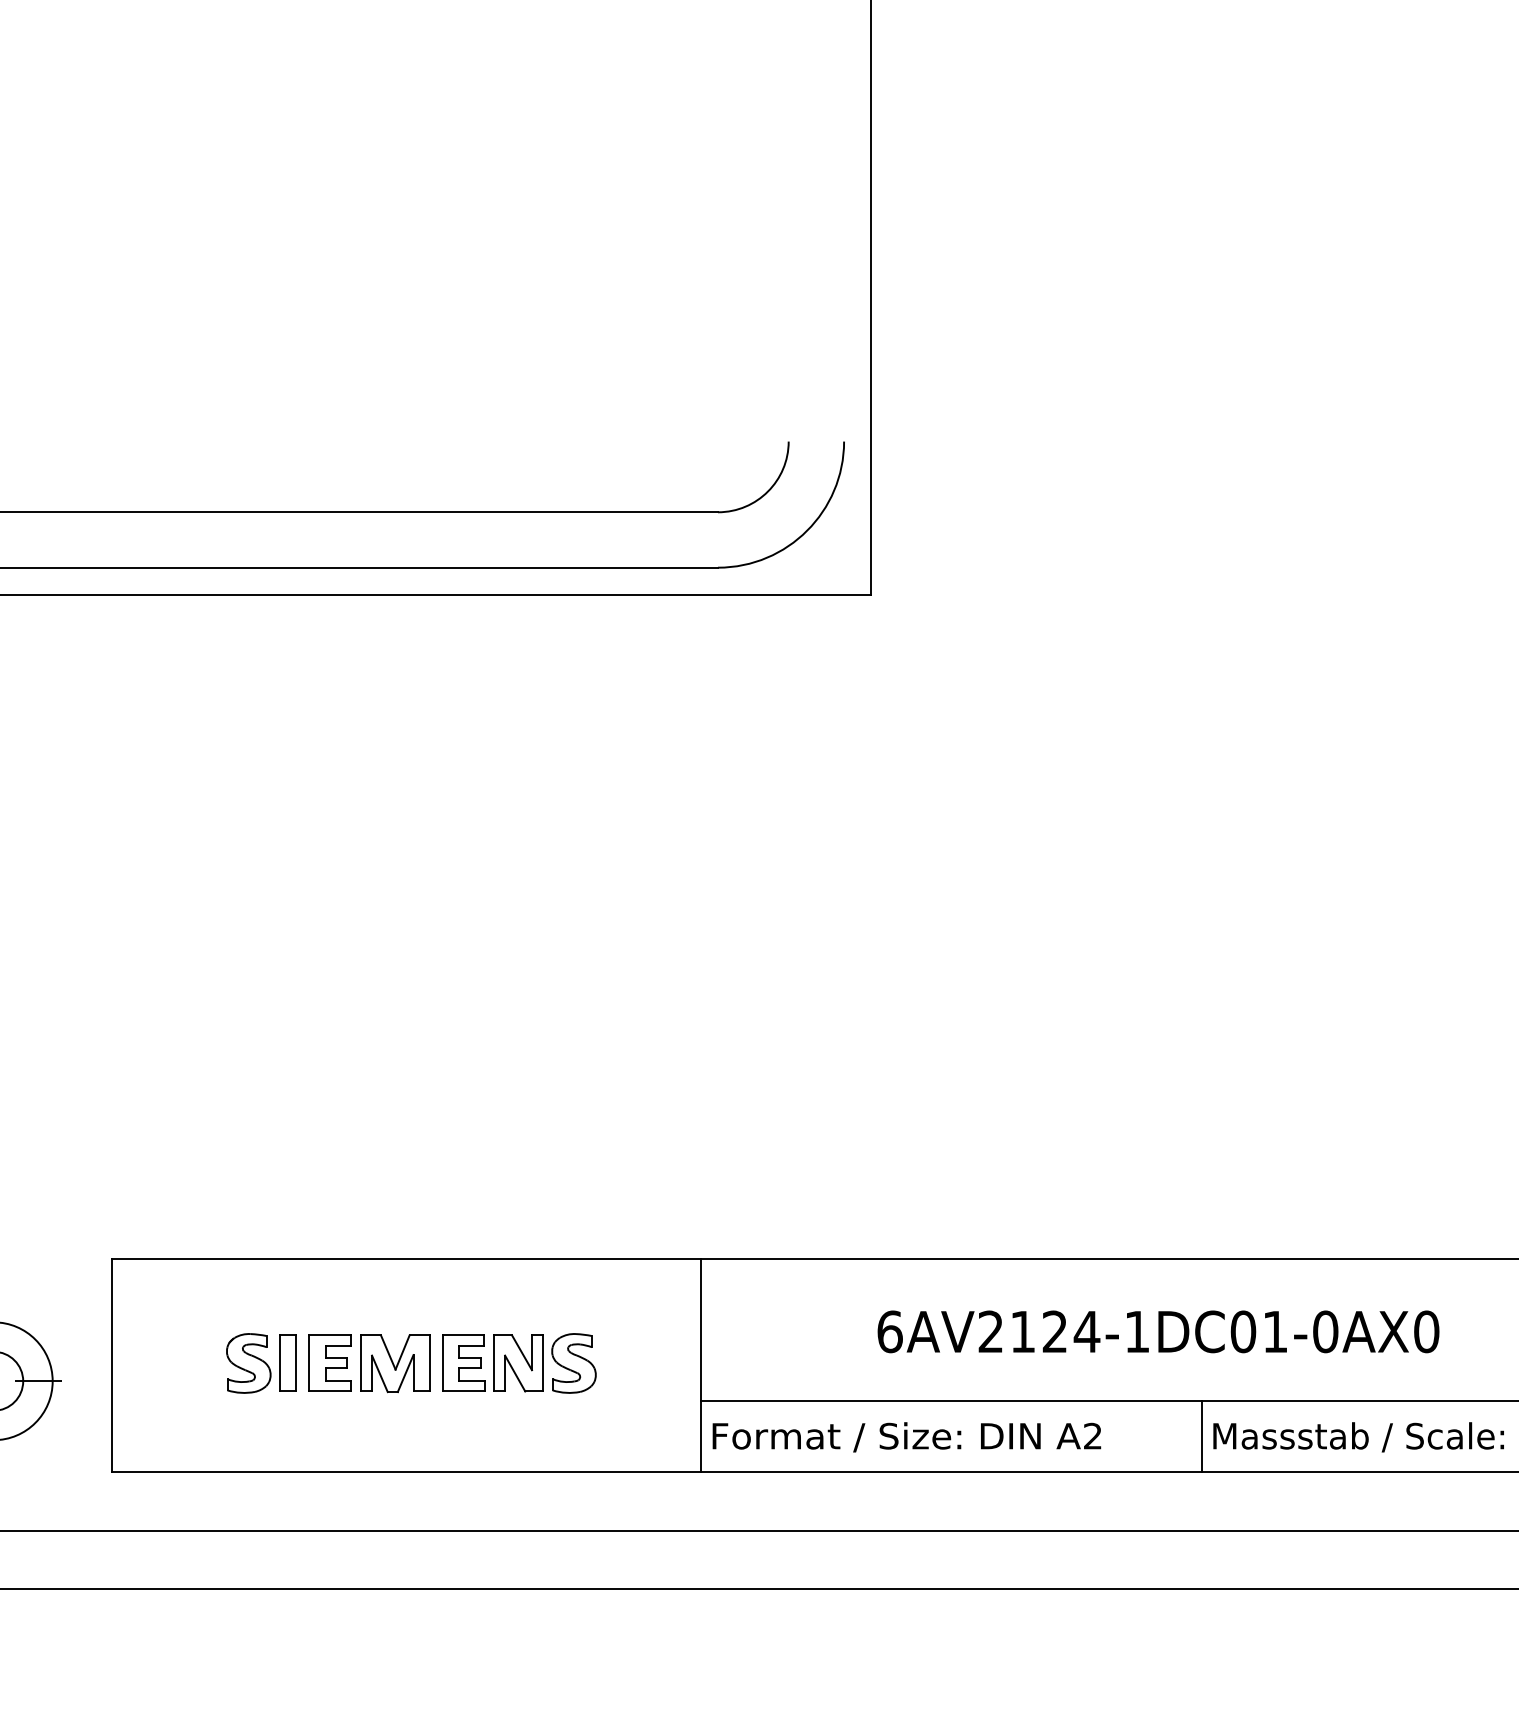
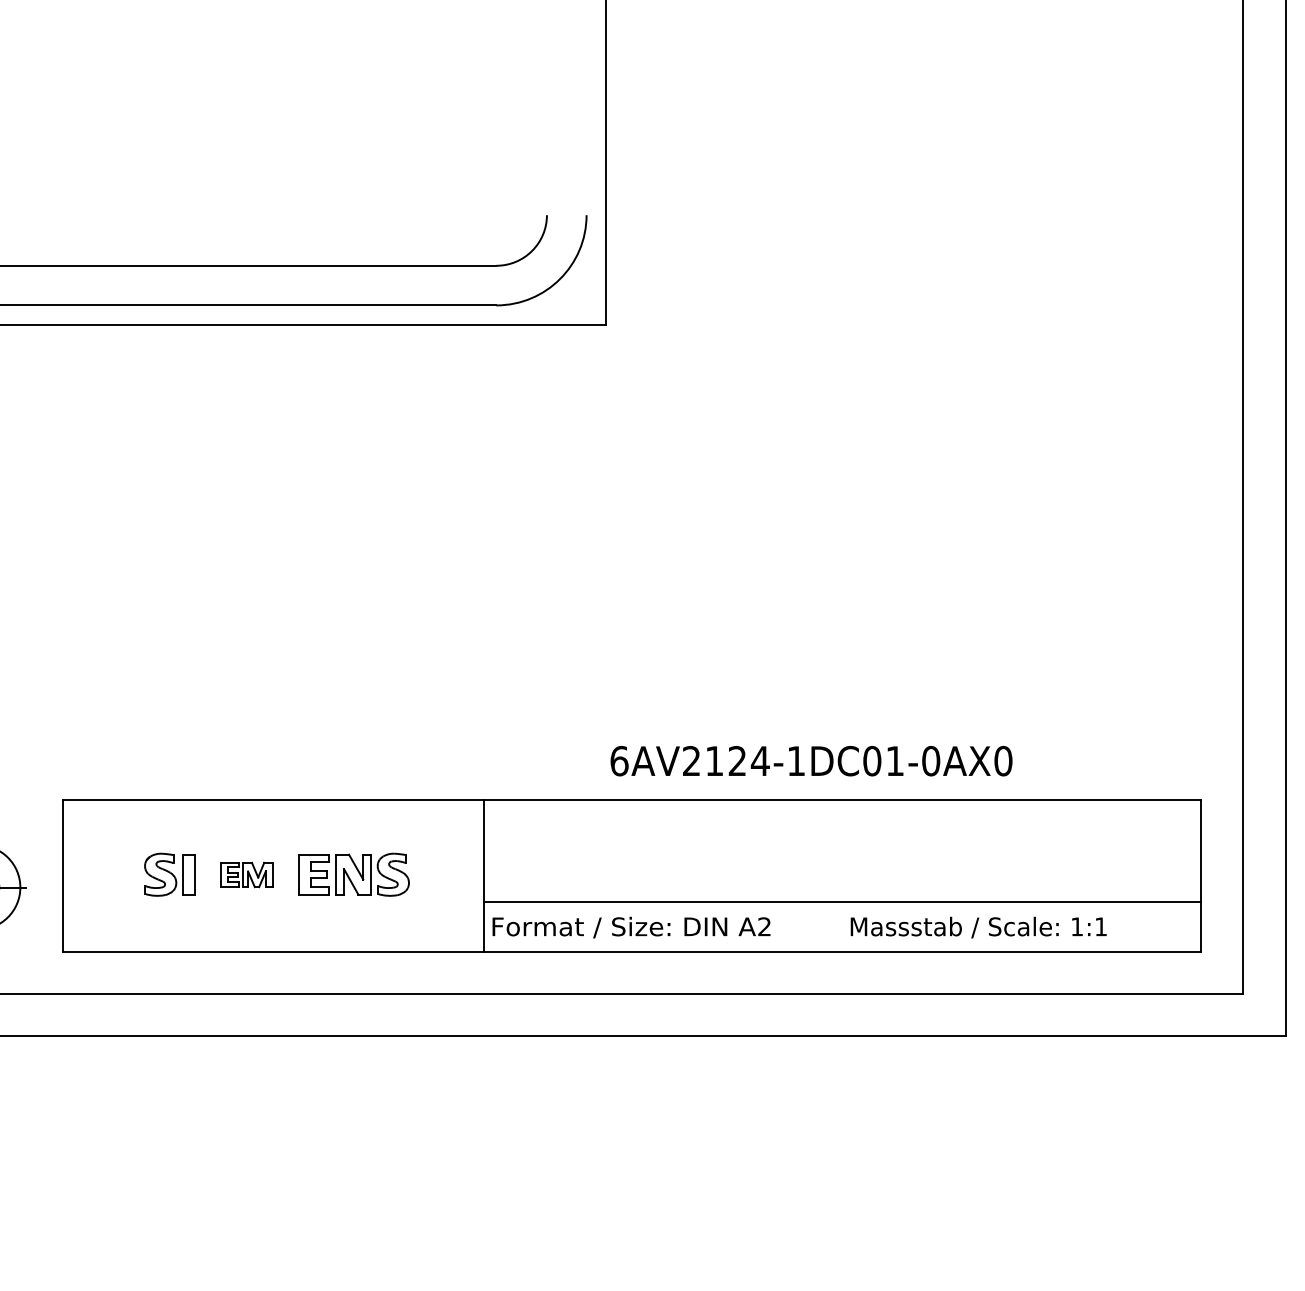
text: (1158, 1332) -> (811, 761), moved
part: (368, 1363) -> (246, 874), size x0.6
line: (1201, 1435) -> (842, 926), removed

